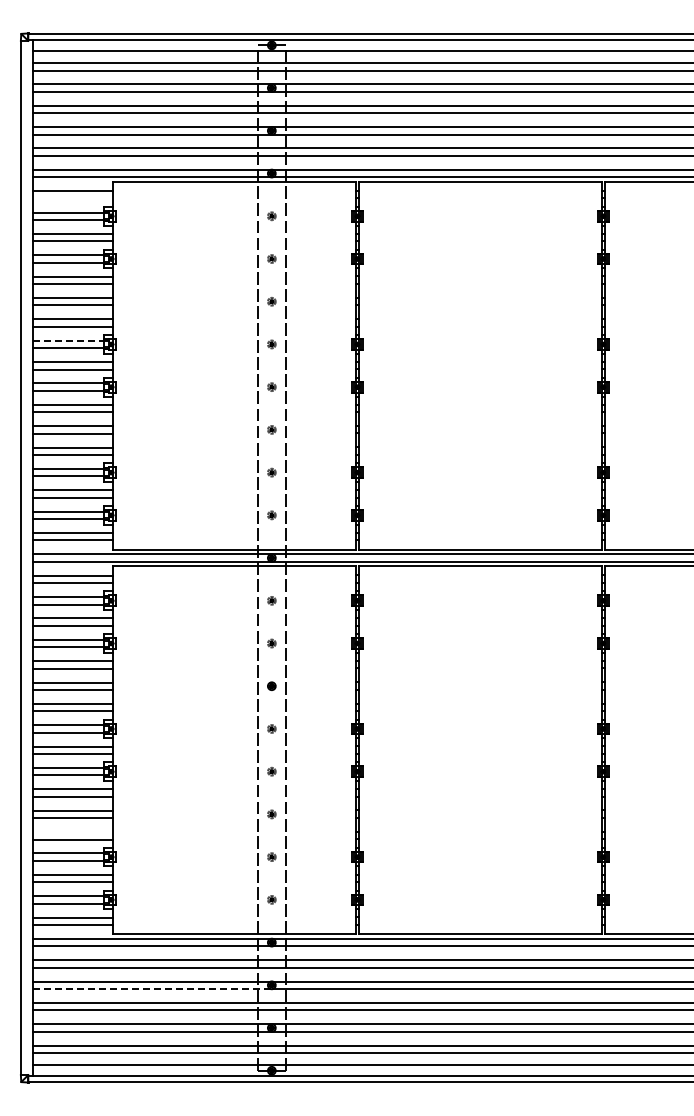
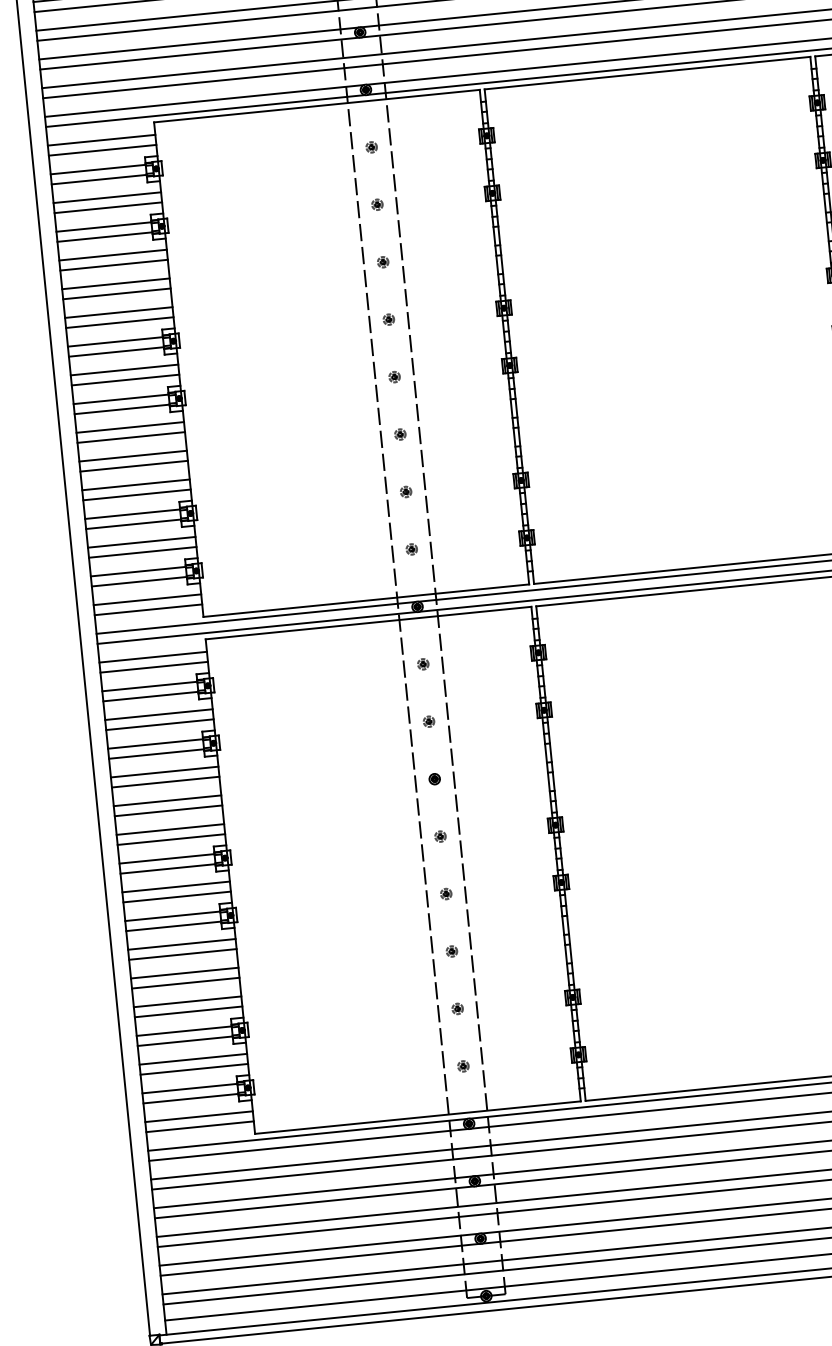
line: (73, 198) -> (102, 150), added
line: (69, 340) -> (116, 341), dashed -> solid
line: (73, 832) -> (187, 1002), added
line: (152, 989) -> (315, 1202), dashed -> solid

